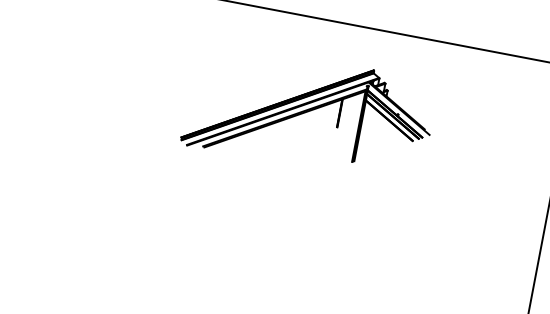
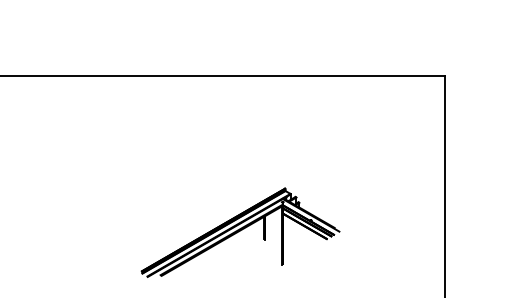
part: (309, 113) -> (240, 232), moved

